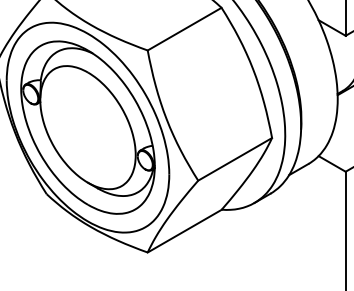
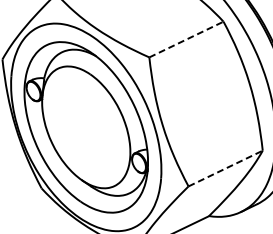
line: (184, 29) -> (186, 39), solid -> dashed
line: (235, 159) -> (225, 168), solid -> dashed

